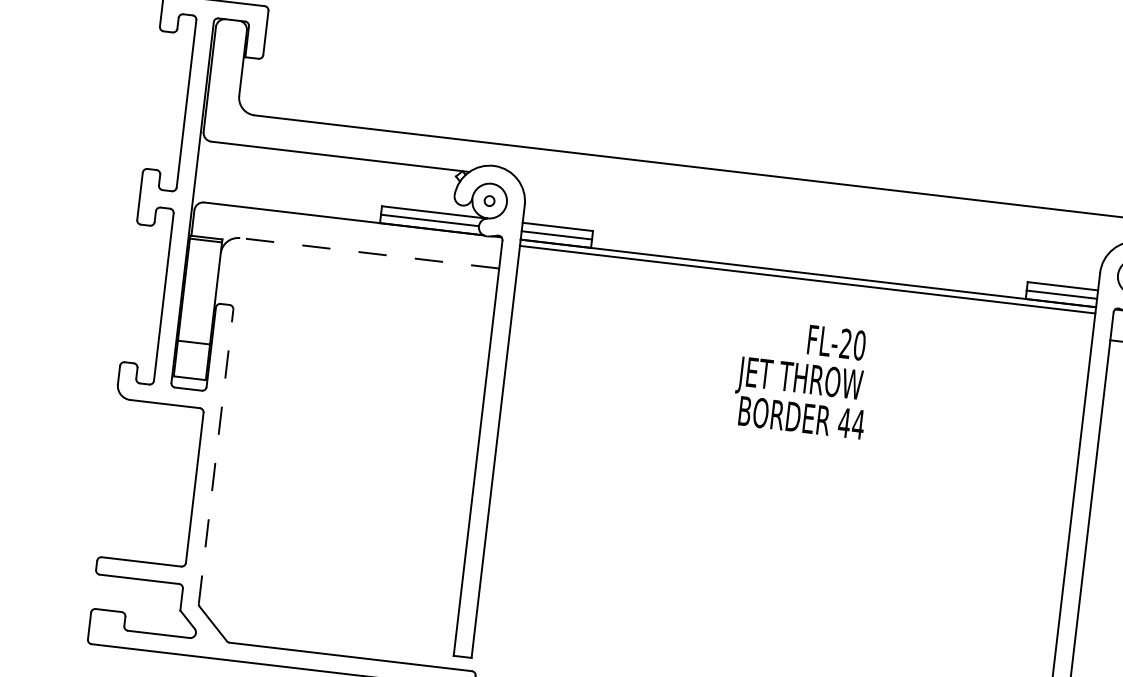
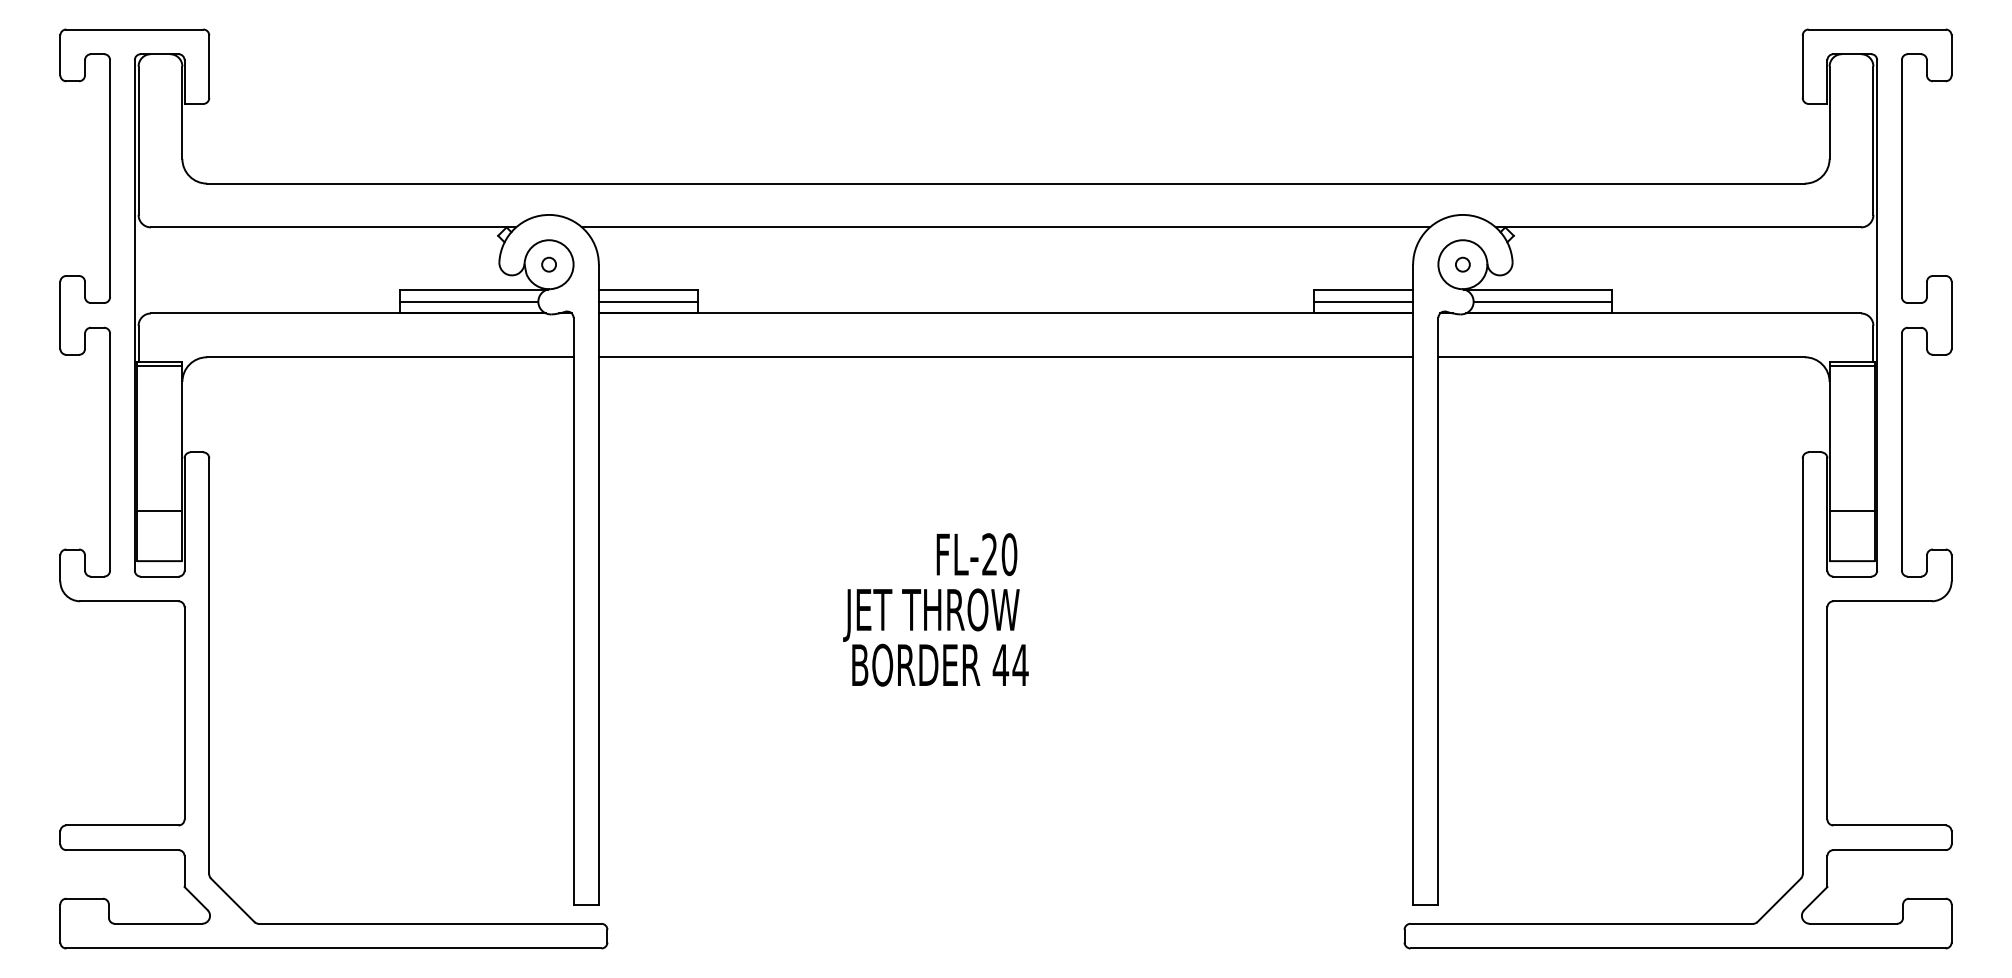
line: (815, 212) -> (1005, 227), added
line: (369, 253) -> (389, 357), dashed -> solid
line: (807, 279) -> (1005, 357), moved
text: (802, 378) -> (935, 609), moved
line: (216, 456) -> (209, 666), dashed -> solid

